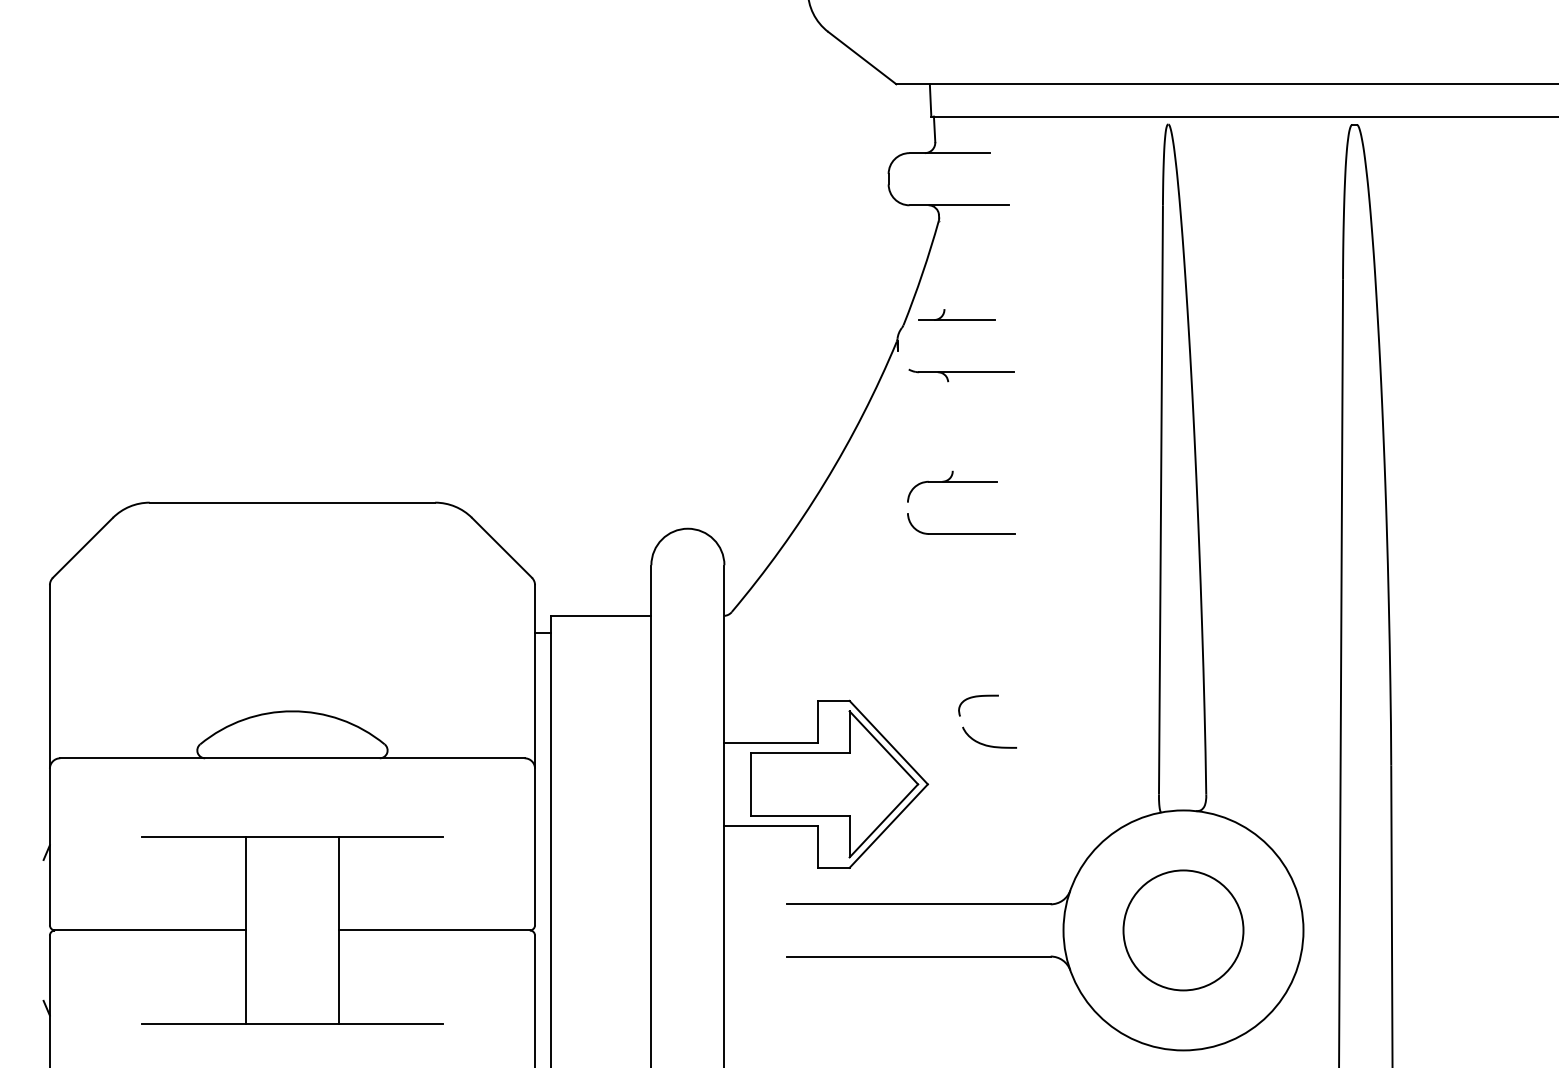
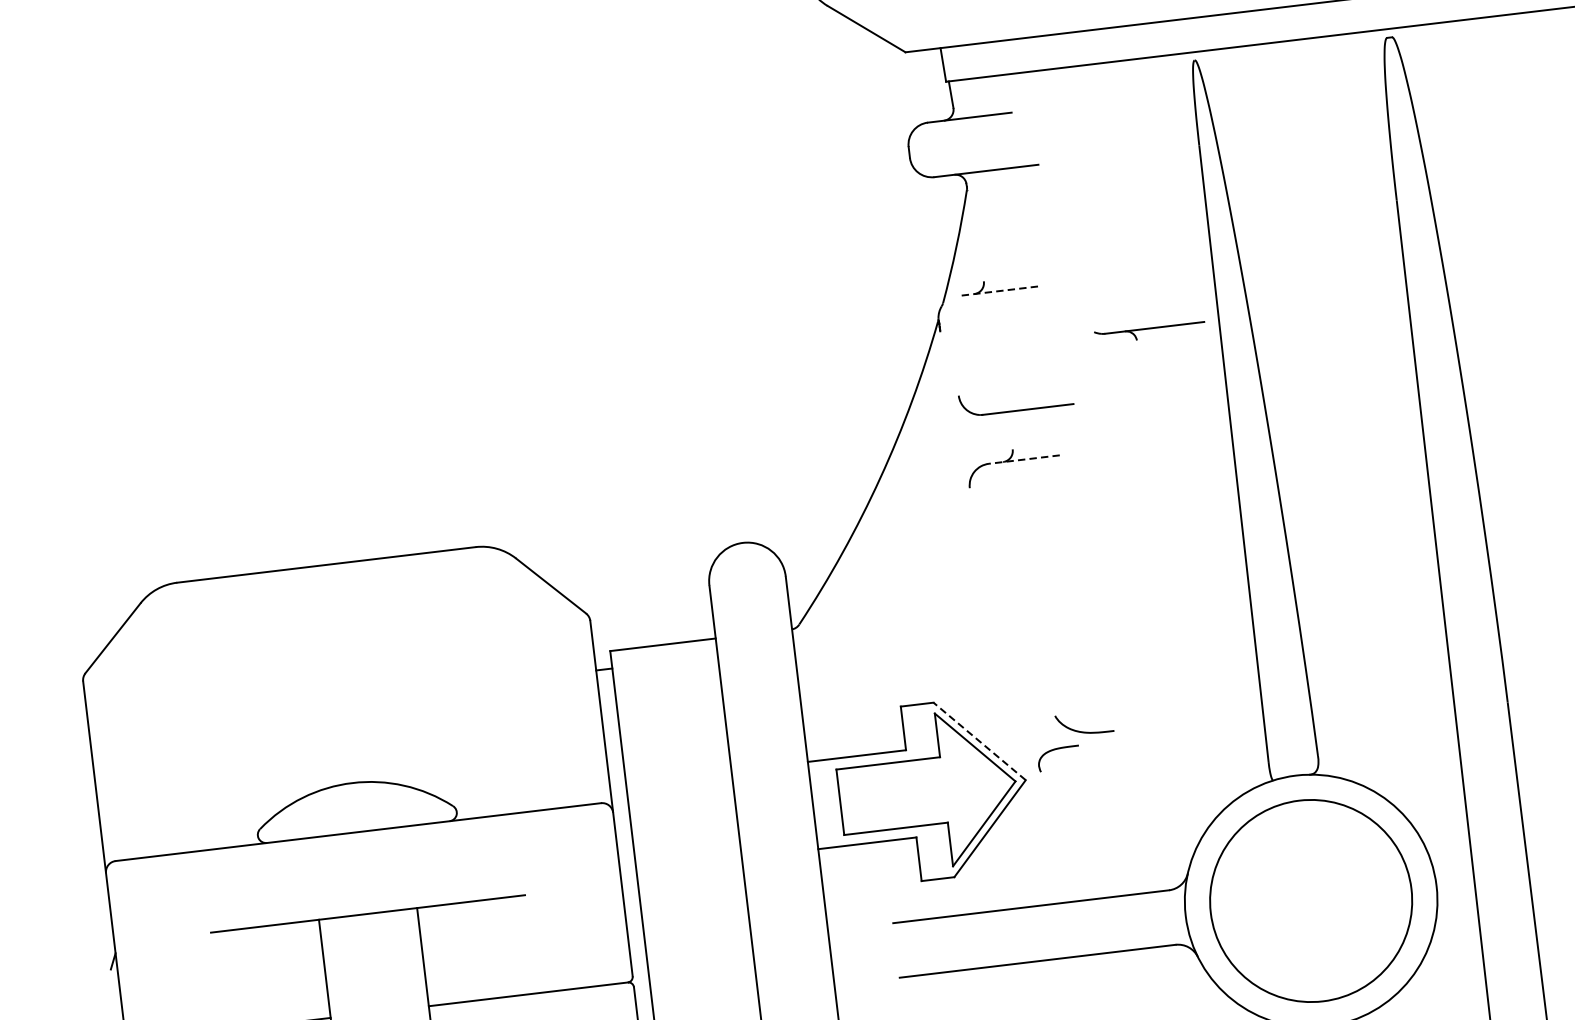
line: (956, 320) -> (997, 291), solid -> dashed
part: (961, 375) -> (1149, 331), moved
line: (962, 481) -> (1024, 459), solid -> dashed
part: (961, 533) -> (1017, 410), moved
curve: (978, 697) -> (1057, 749), moved
line: (888, 742) -> (979, 741), solid -> dashed
circle: (1183, 930) -> (1311, 901), size x1.6

